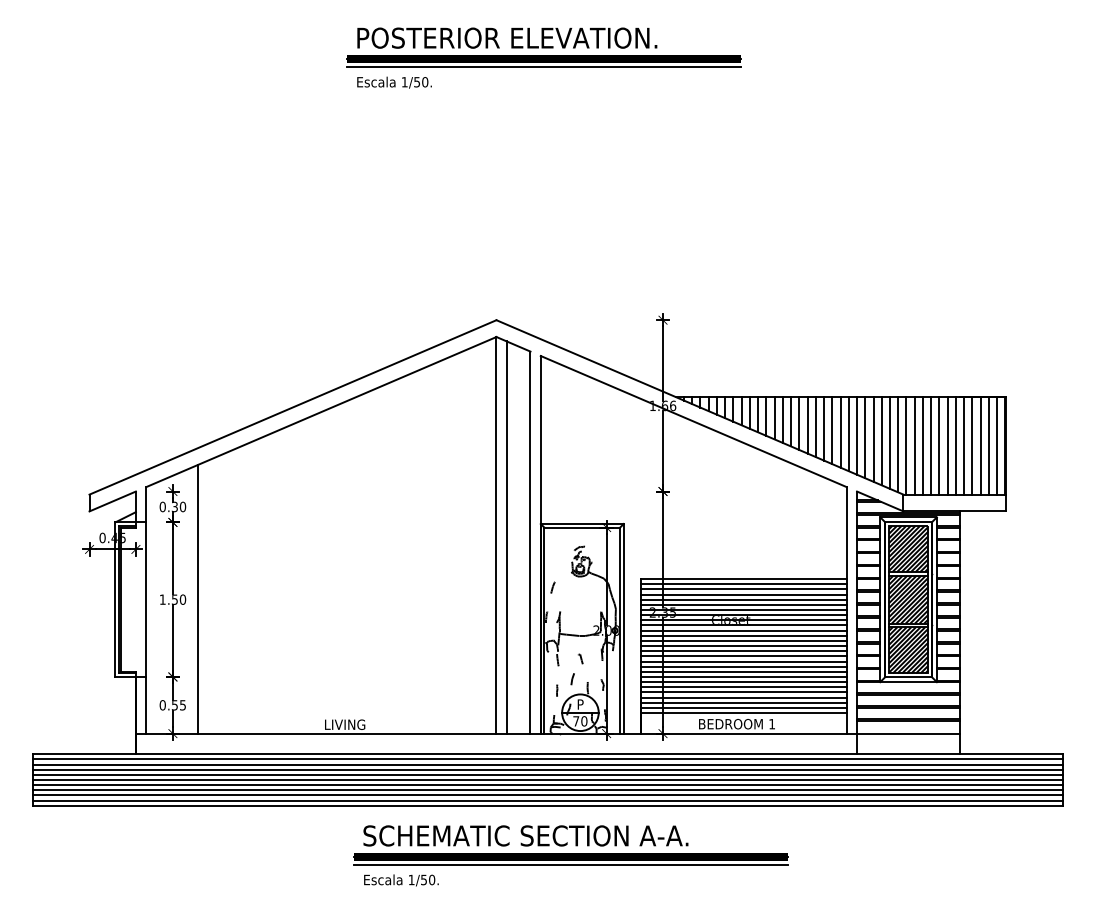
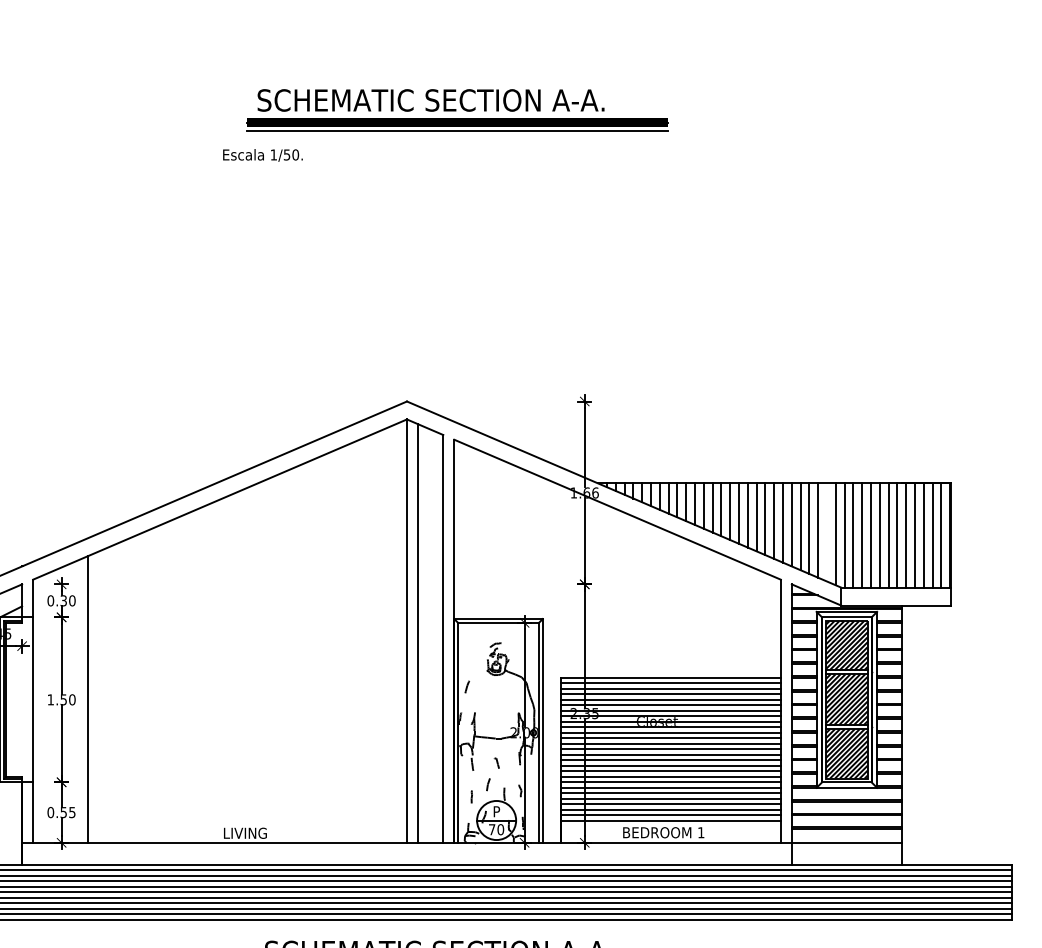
text: (518, 37) -> (430, 99), POSTERIOR ELEVATION. -> SCHEMATIC SECTION A-A.
text: (394, 82) -> (262, 155), moved
line: (889, 442) -> (826, 532), removed

